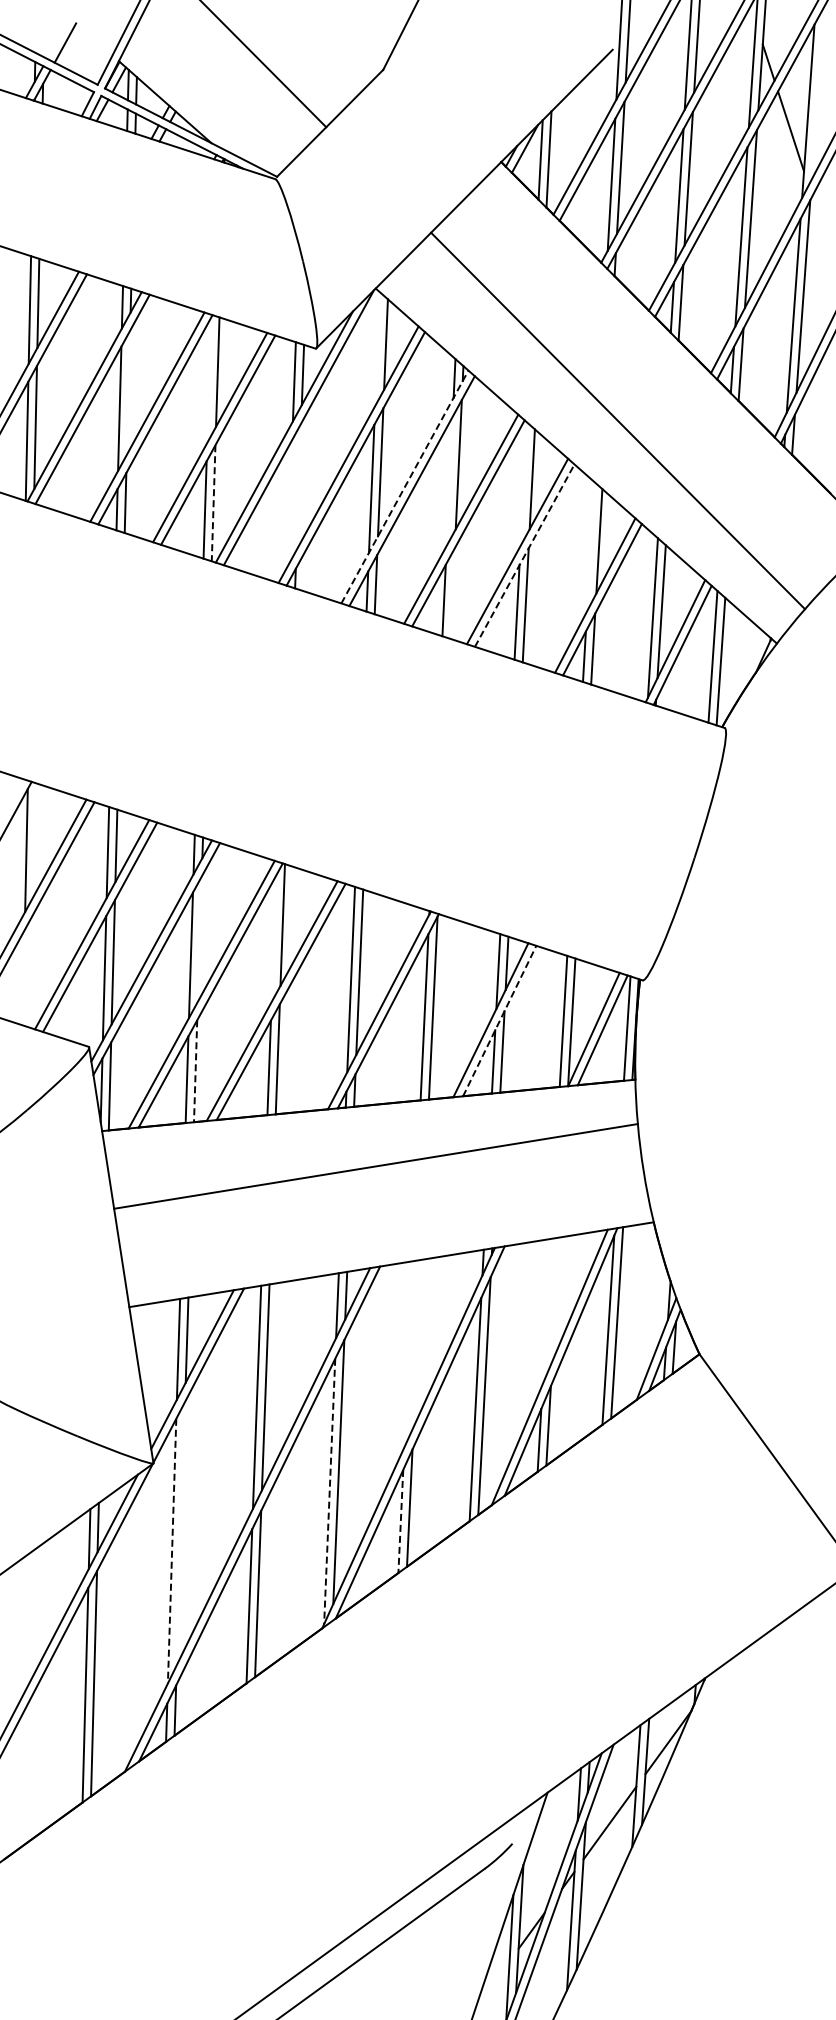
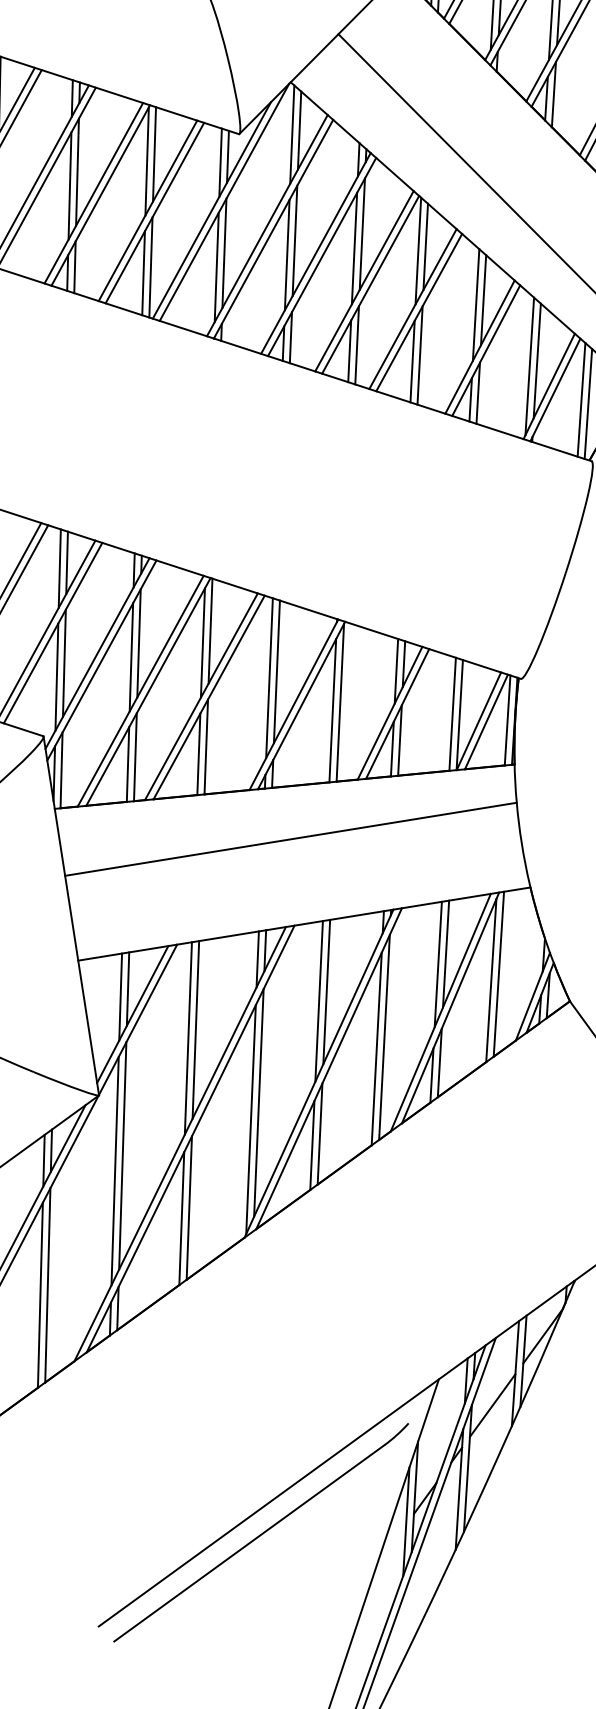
line: (377, 349) -> (292, 134), added
line: (209, 380) -> (147, 161), added
line: (128, 392) -> (77, 171), added
line: (449, 480) -> (354, 247), added
line: (523, 484) -> (418, 251), added
line: (298, 486) -> (224, 253), added
line: (404, 487) -> (315, 253), dashed -> solid
line: (289, 502) -> (216, 266), added
line: (213, 503) -> (150, 267), dashed -> solid
line: (590, 546) -> (475, 304), added
line: (524, 555) -> (419, 312), dashed -> solid
line: (452, 593) -> (356, 345), added
line: (199, 938) -> (138, 642), added
line: (273, 938) -> (202, 642), added
line: (499, 1021) -> (397, 714), dashed -> solid
line: (195, 1071) -> (135, 757), dashed -> solid
line: (555, 1299) -> (445, 954), added
line: (546, 1311) -> (437, 964), added
line: (417, 1343) -> (326, 992), added
line: (408, 1354) -> (318, 1001), added
line: (329, 1491) -> (250, 1119), dashed -> solid
line: (400, 1521) -> (312, 1145), dashed -> solid
line: (180, 1533) -> (122, 1155), added
line: (172, 1551) -> (115, 1171), dashed -> solid

